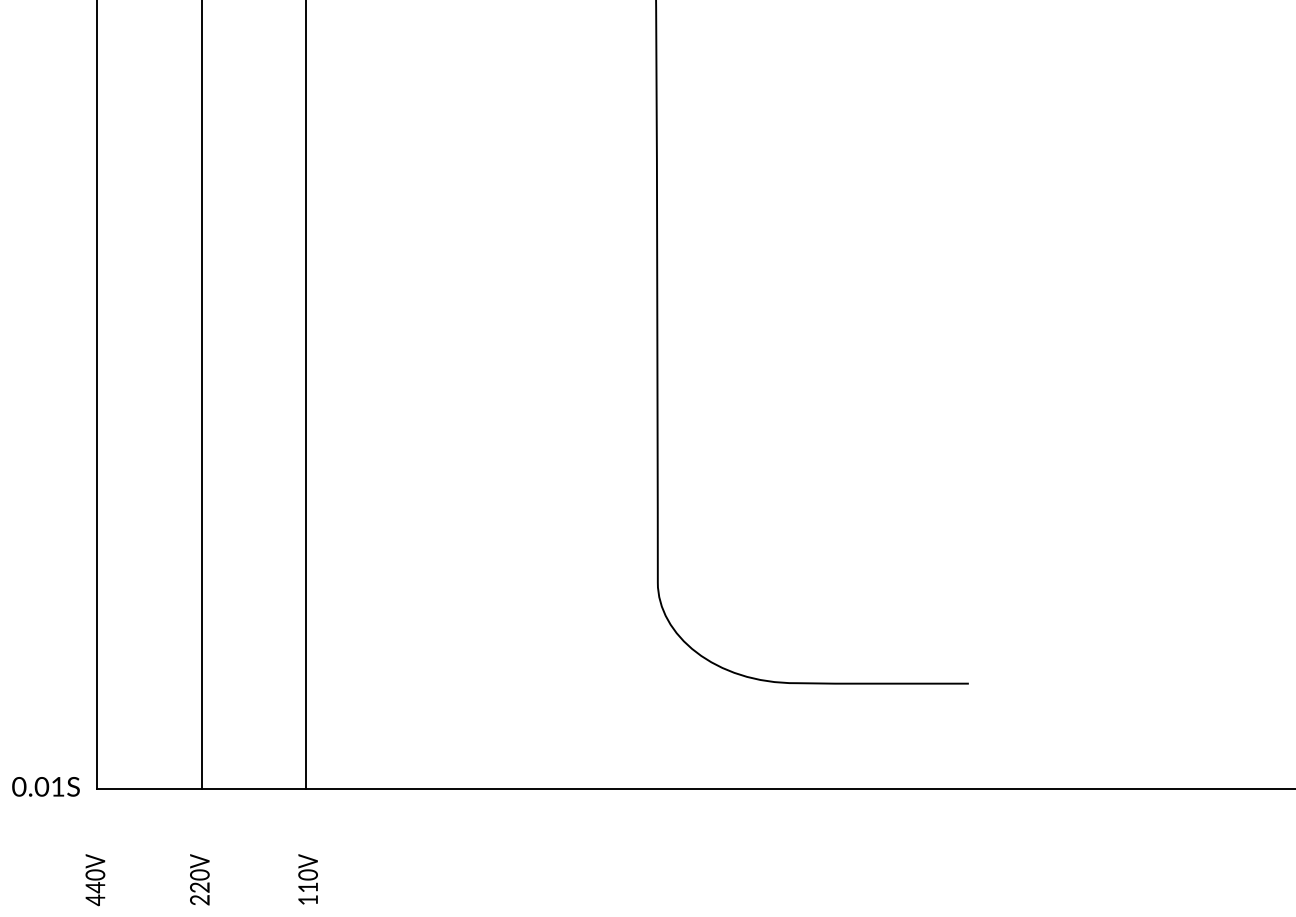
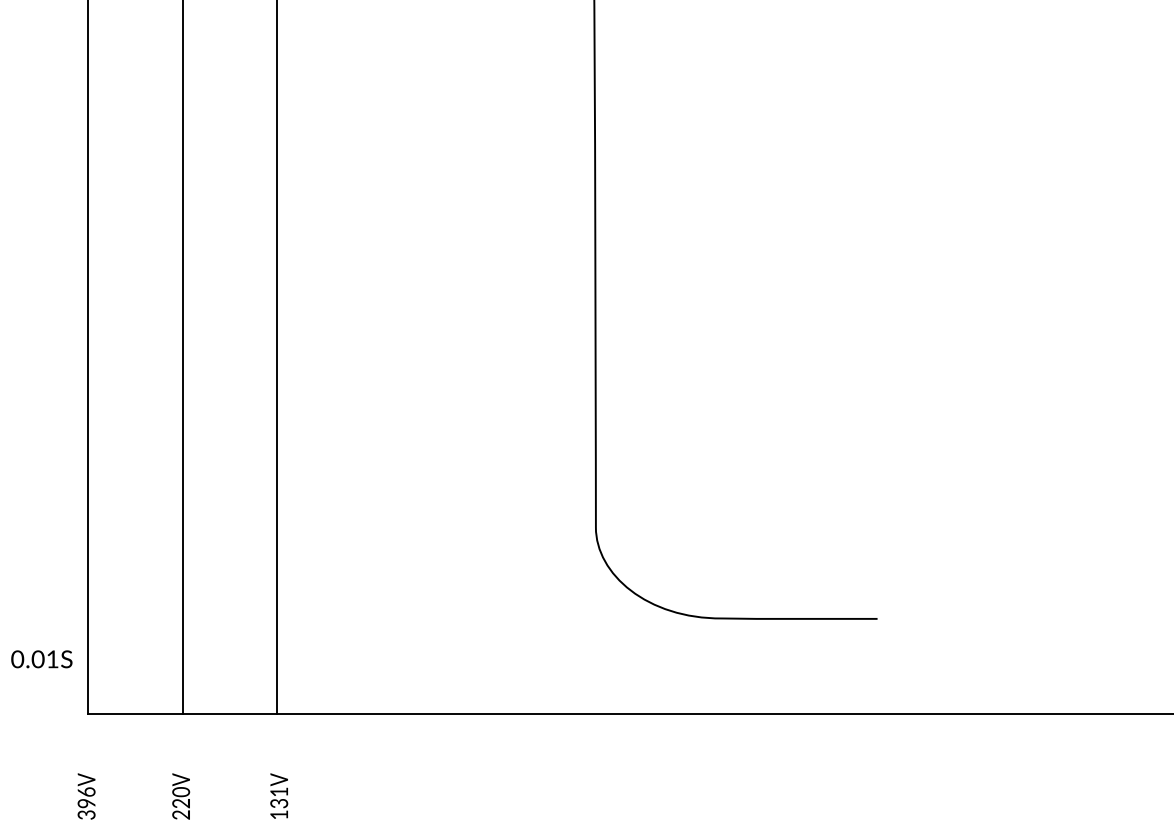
text: (45, 787) -> (41, 659), moved
text: (308, 880) -> (279, 797), 110V -> 131V
text: (95, 887) -> (86, 803), 440V -> 396V

